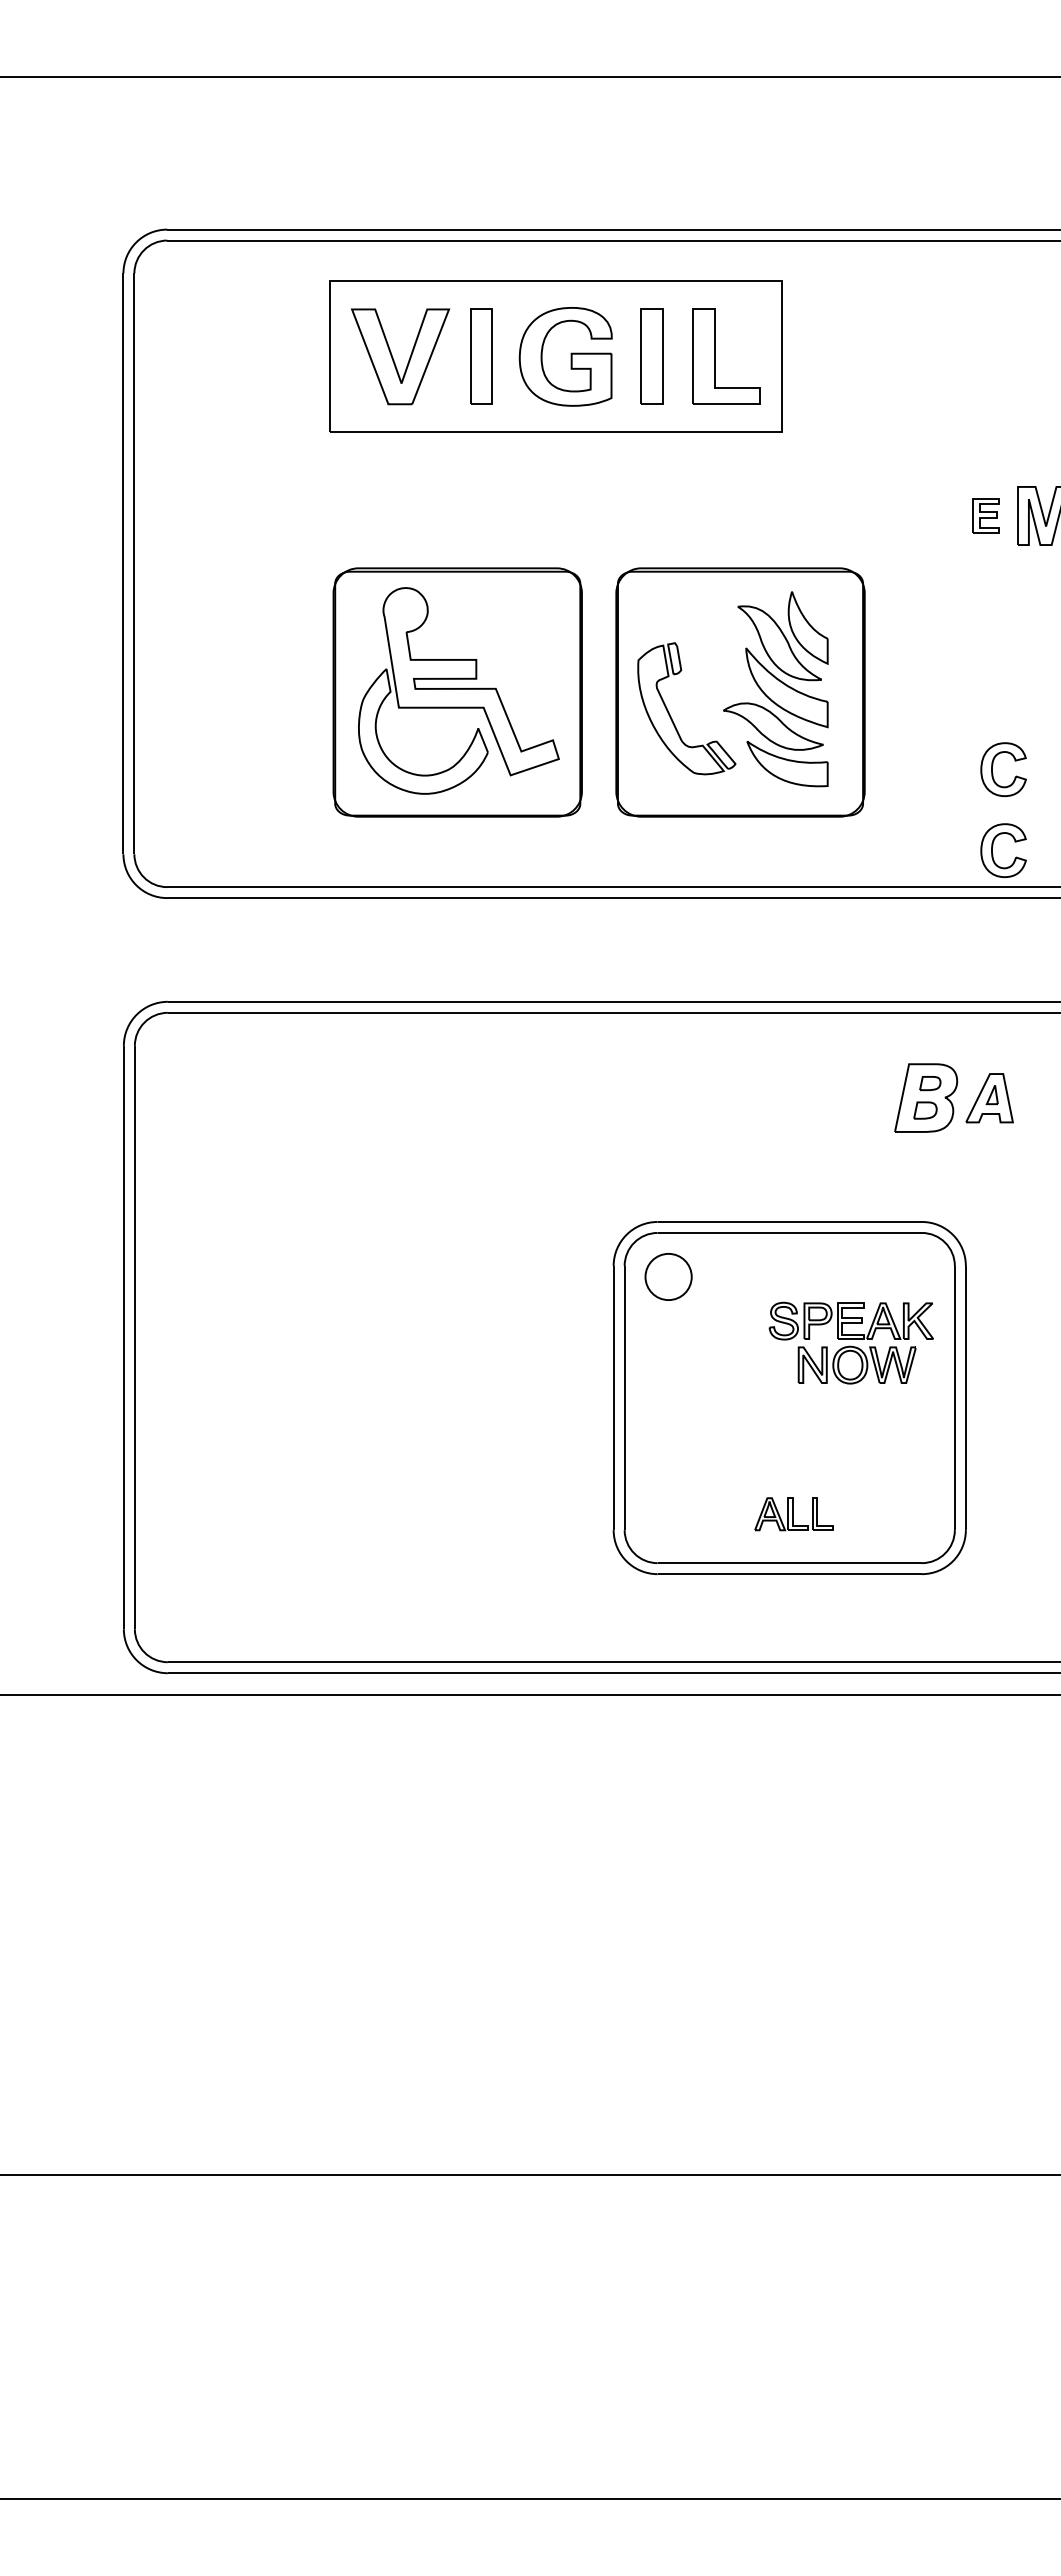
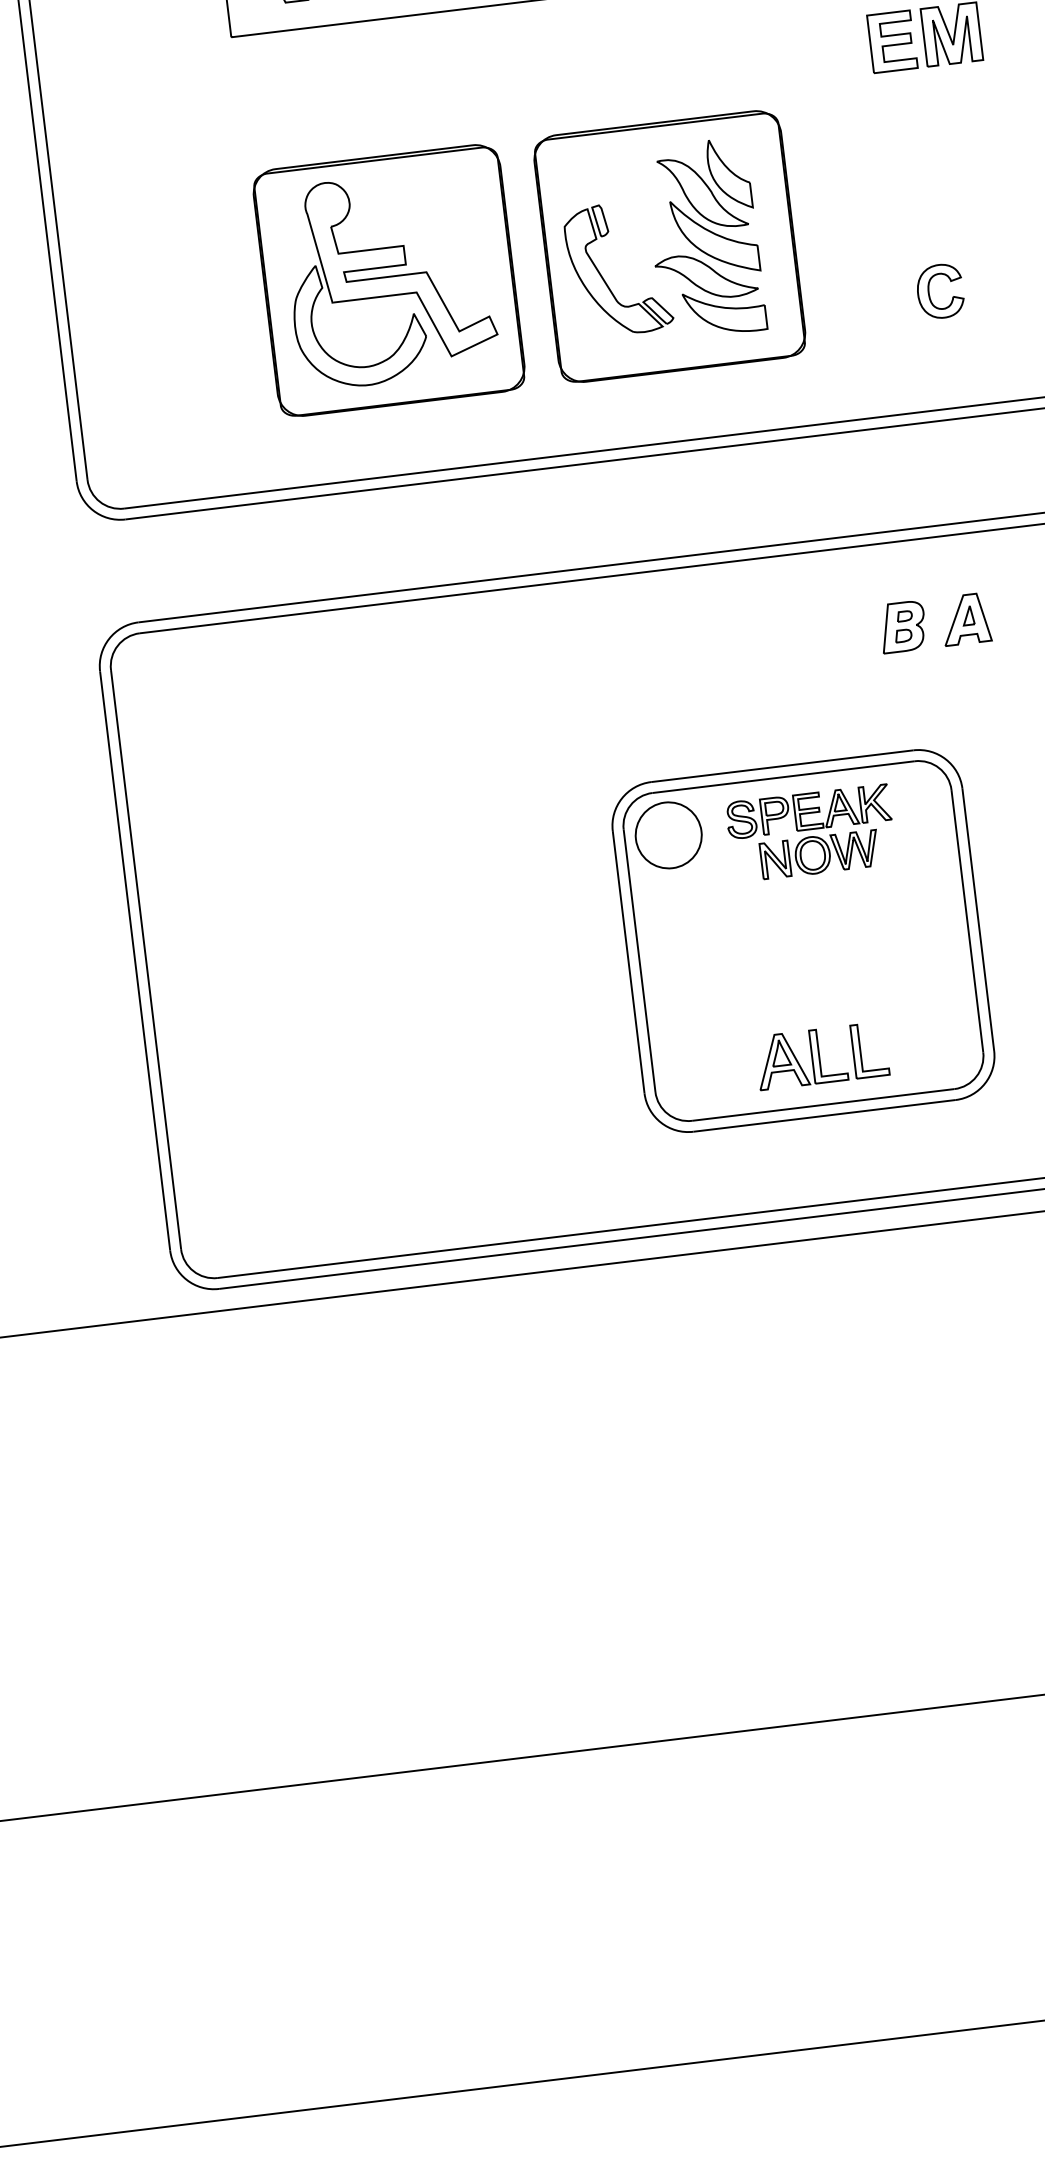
part: (985, 515) -> (891, 41), size x1.67
part: (993, 846) -> (939, 369), removed
part: (926, 1098) -> (903, 627), size x0.71
part: (668, 1276) -> (668, 834), size x1.43
part: (850, 1342) -> (810, 832), moved
part: (793, 1513) -> (821, 1055), size x1.67

